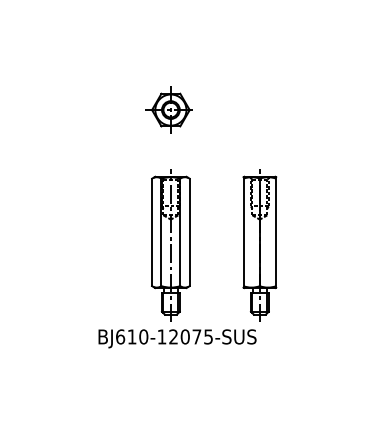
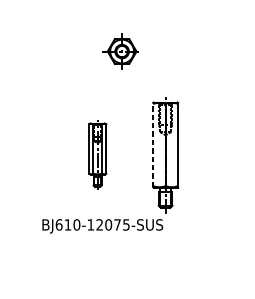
part: (168, 109) -> (120, 51), moved
line: (243, 231) -> (153, 144), solid -> dashed
part: (170, 245) -> (97, 155), size x0.6

